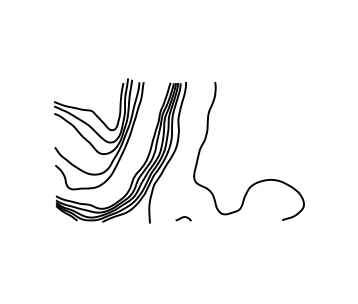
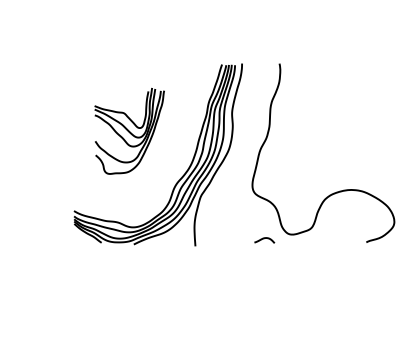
part: (98, 134) -> (128, 131), size x0.6
curve: (183, 218) -> (264, 239), moved

